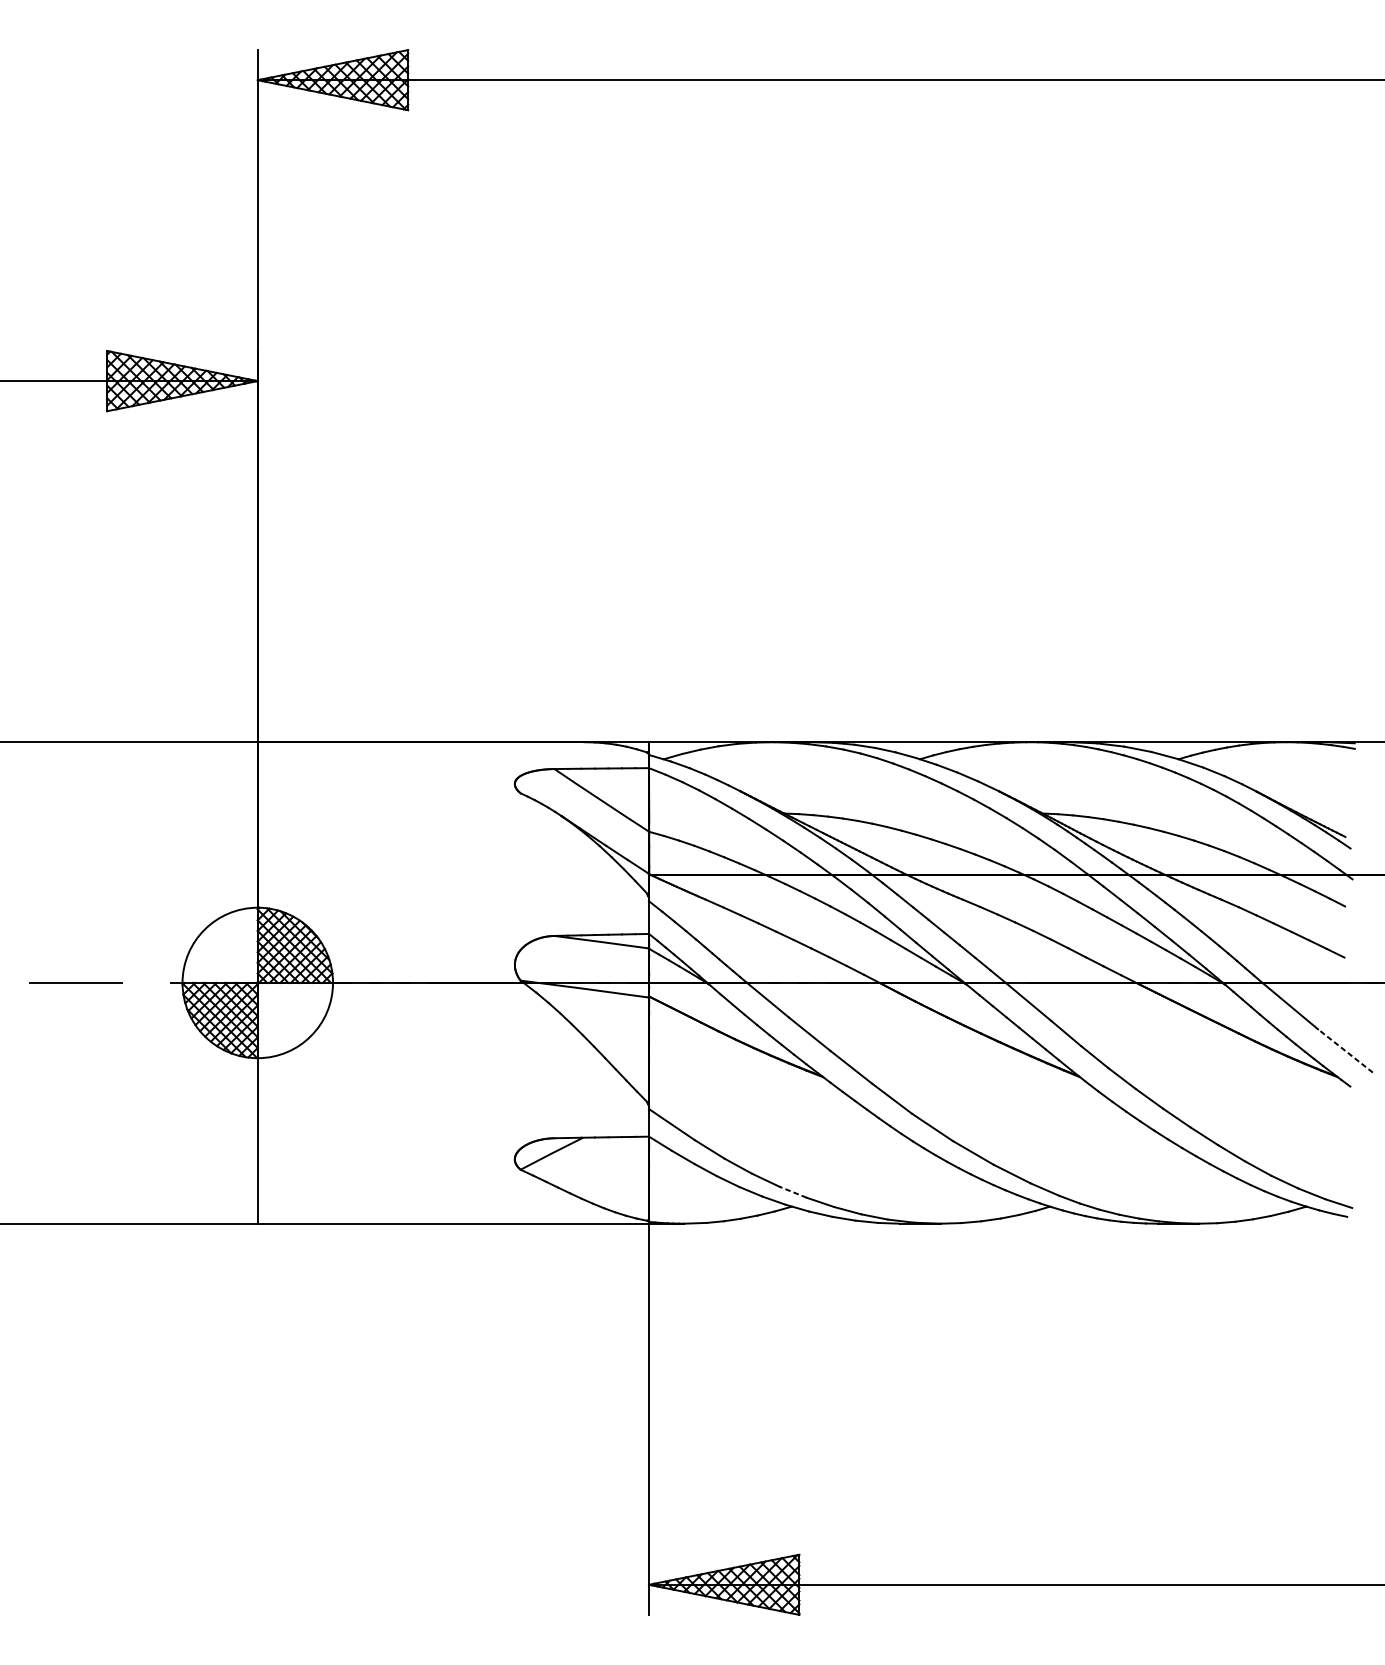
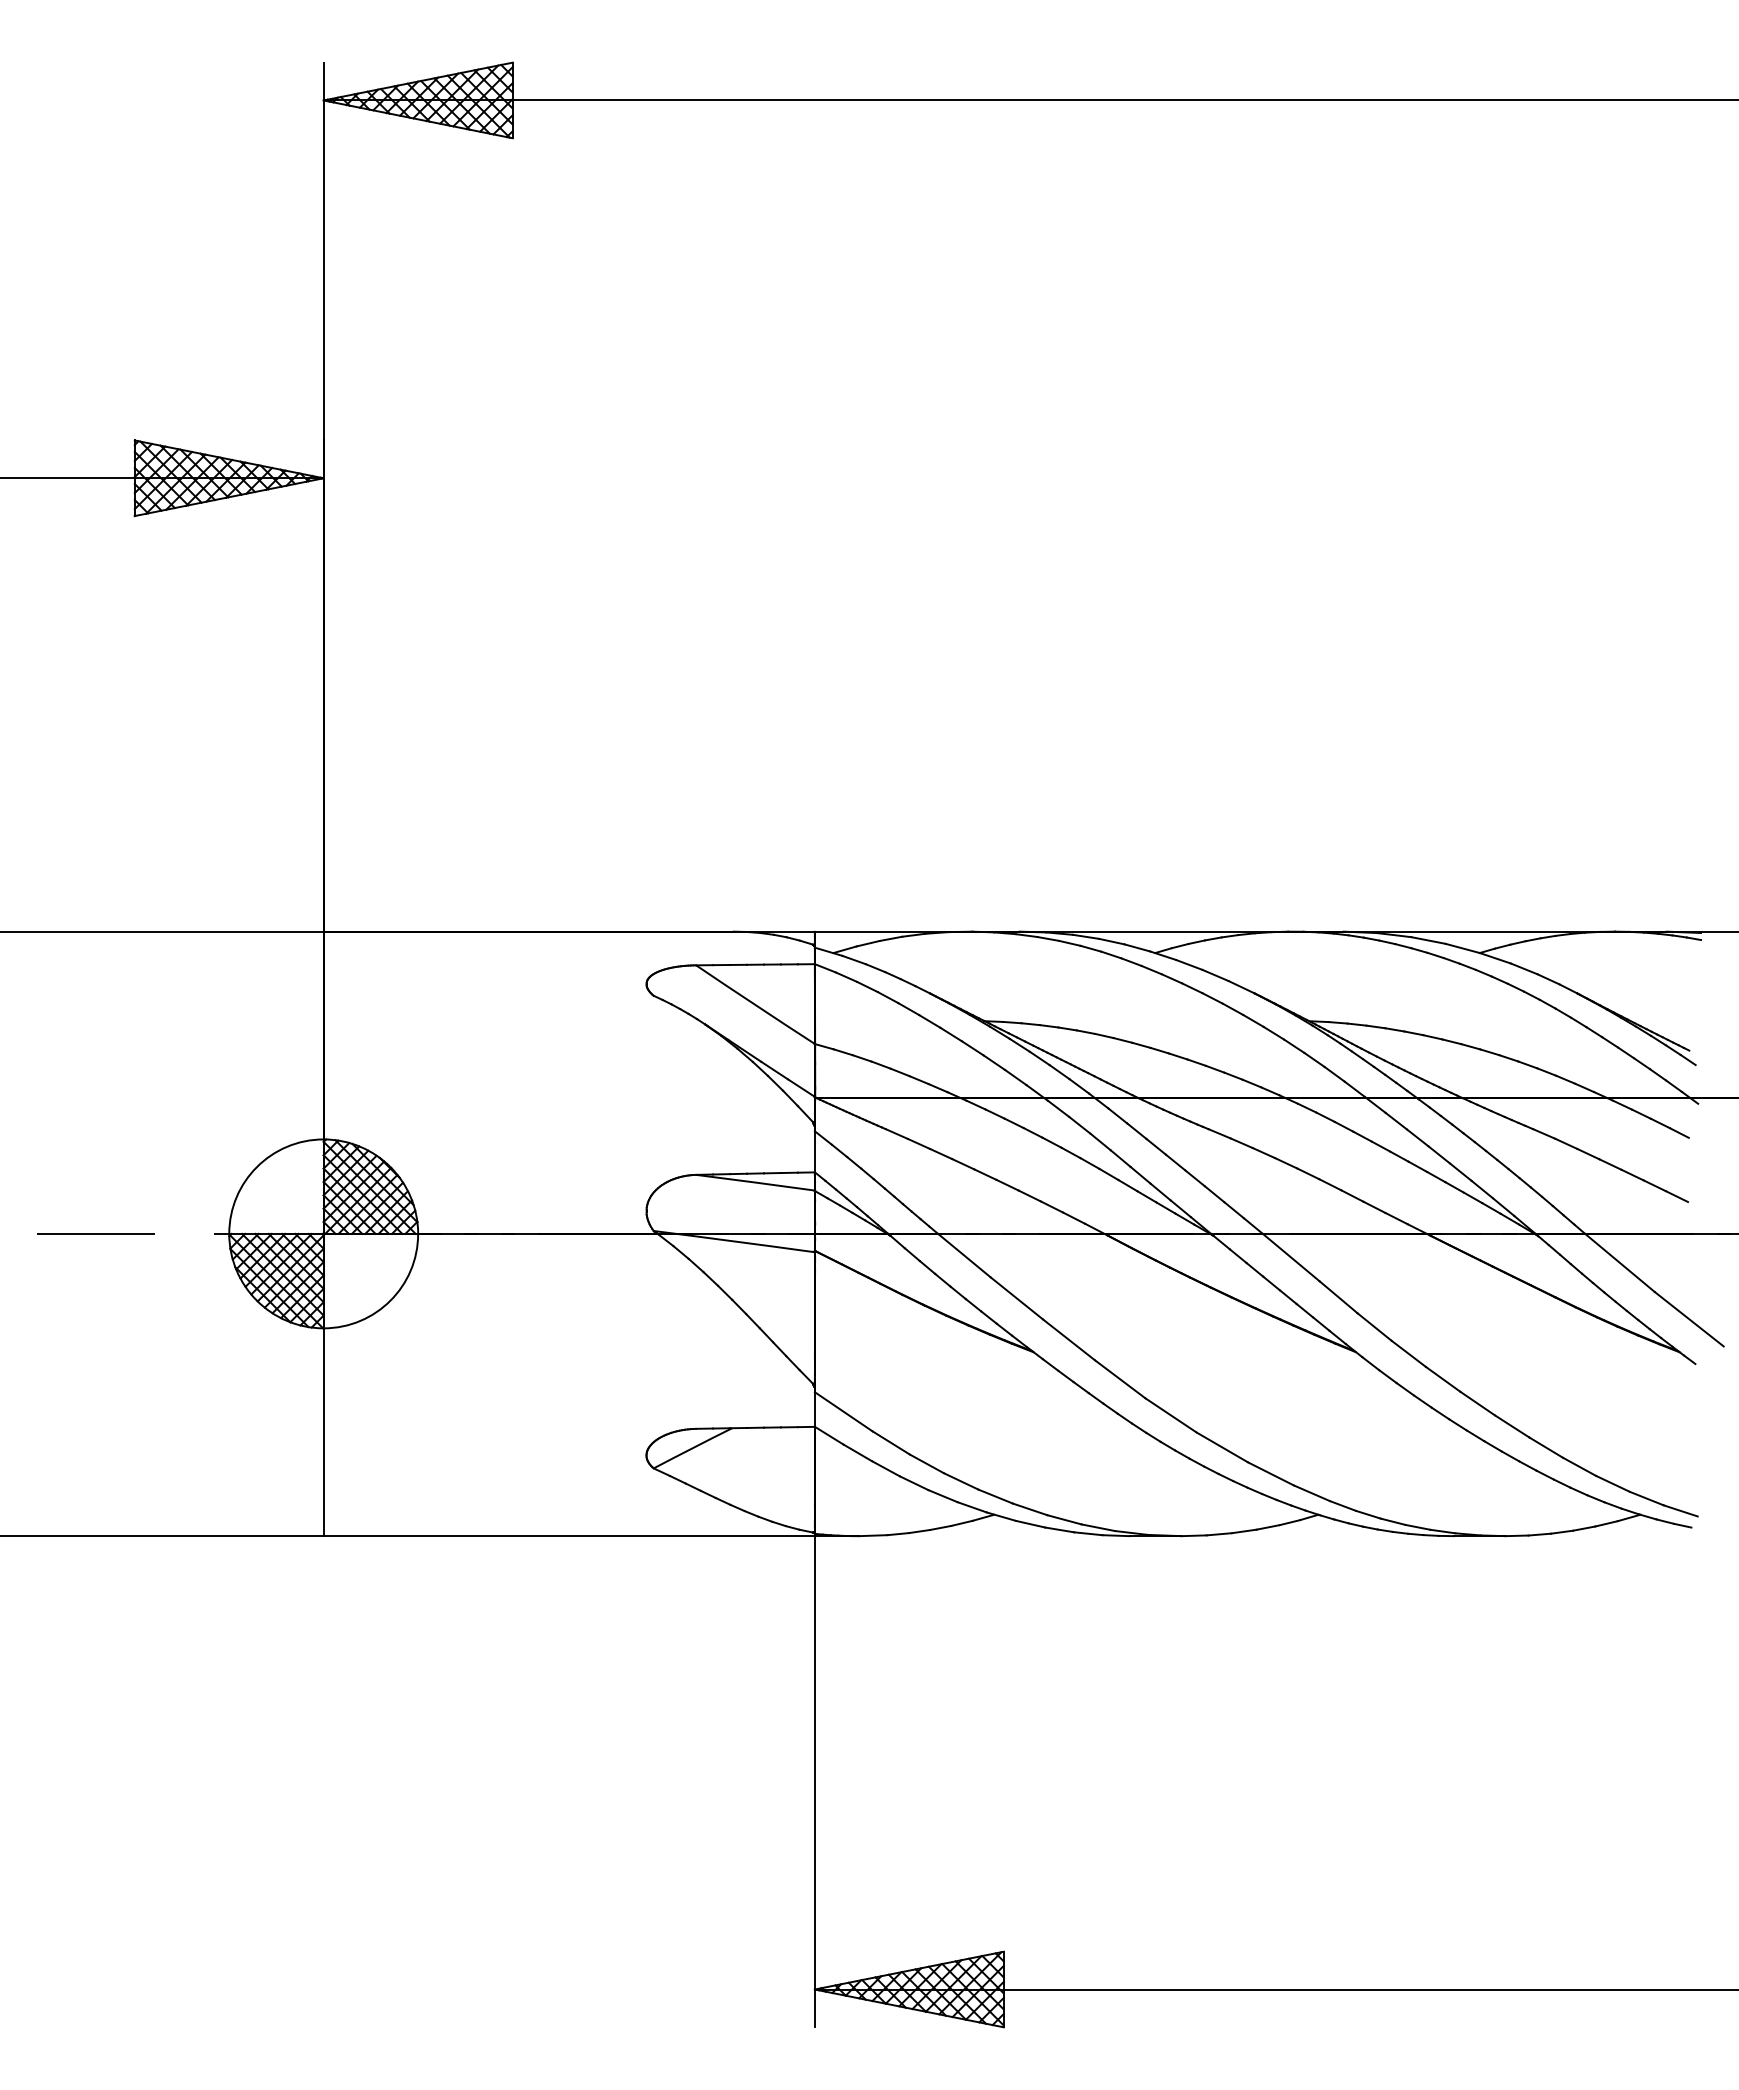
line: (1345, 1051) -> (1689, 1319), dashed -> solid
line: (792, 1192) -> (995, 1496), dashed -> solid

